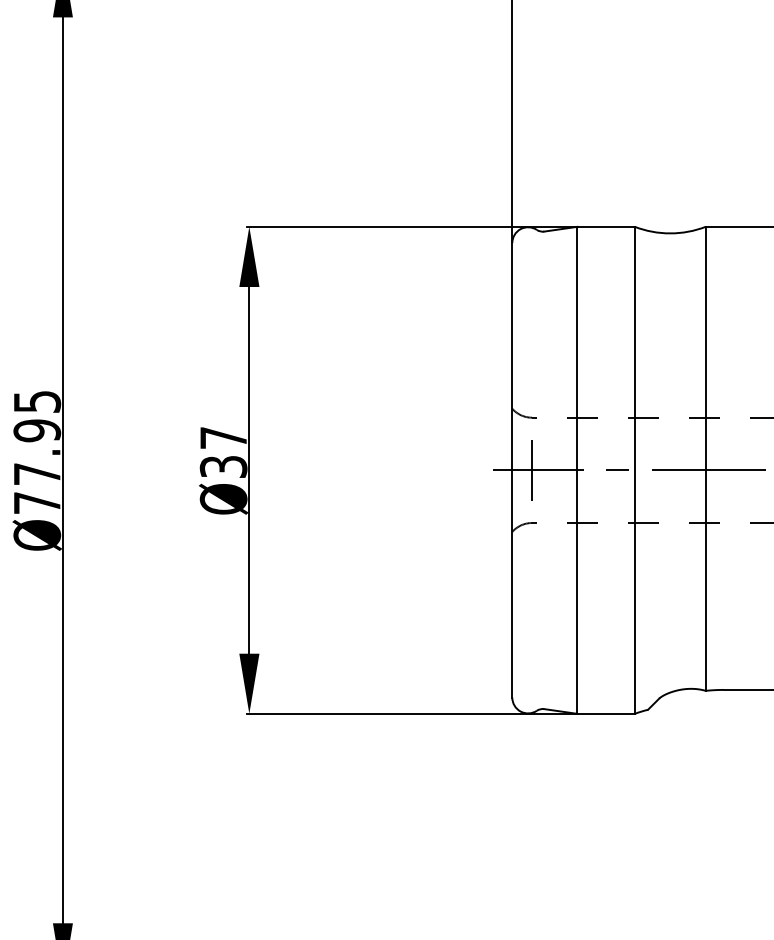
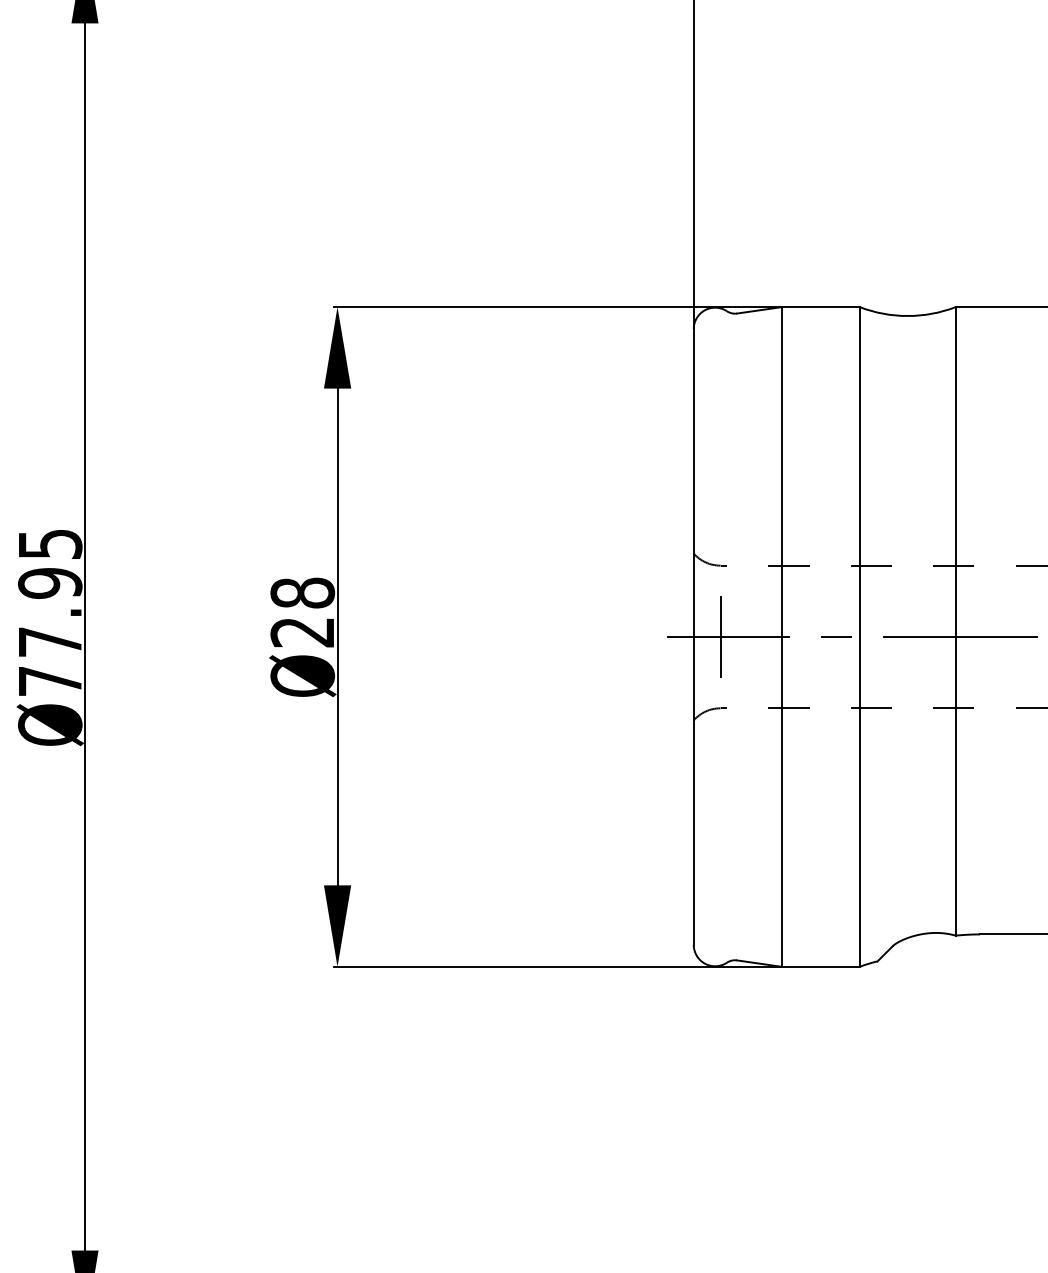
text: (223, 452) -> (302, 612), Ø37 -> Ø28

